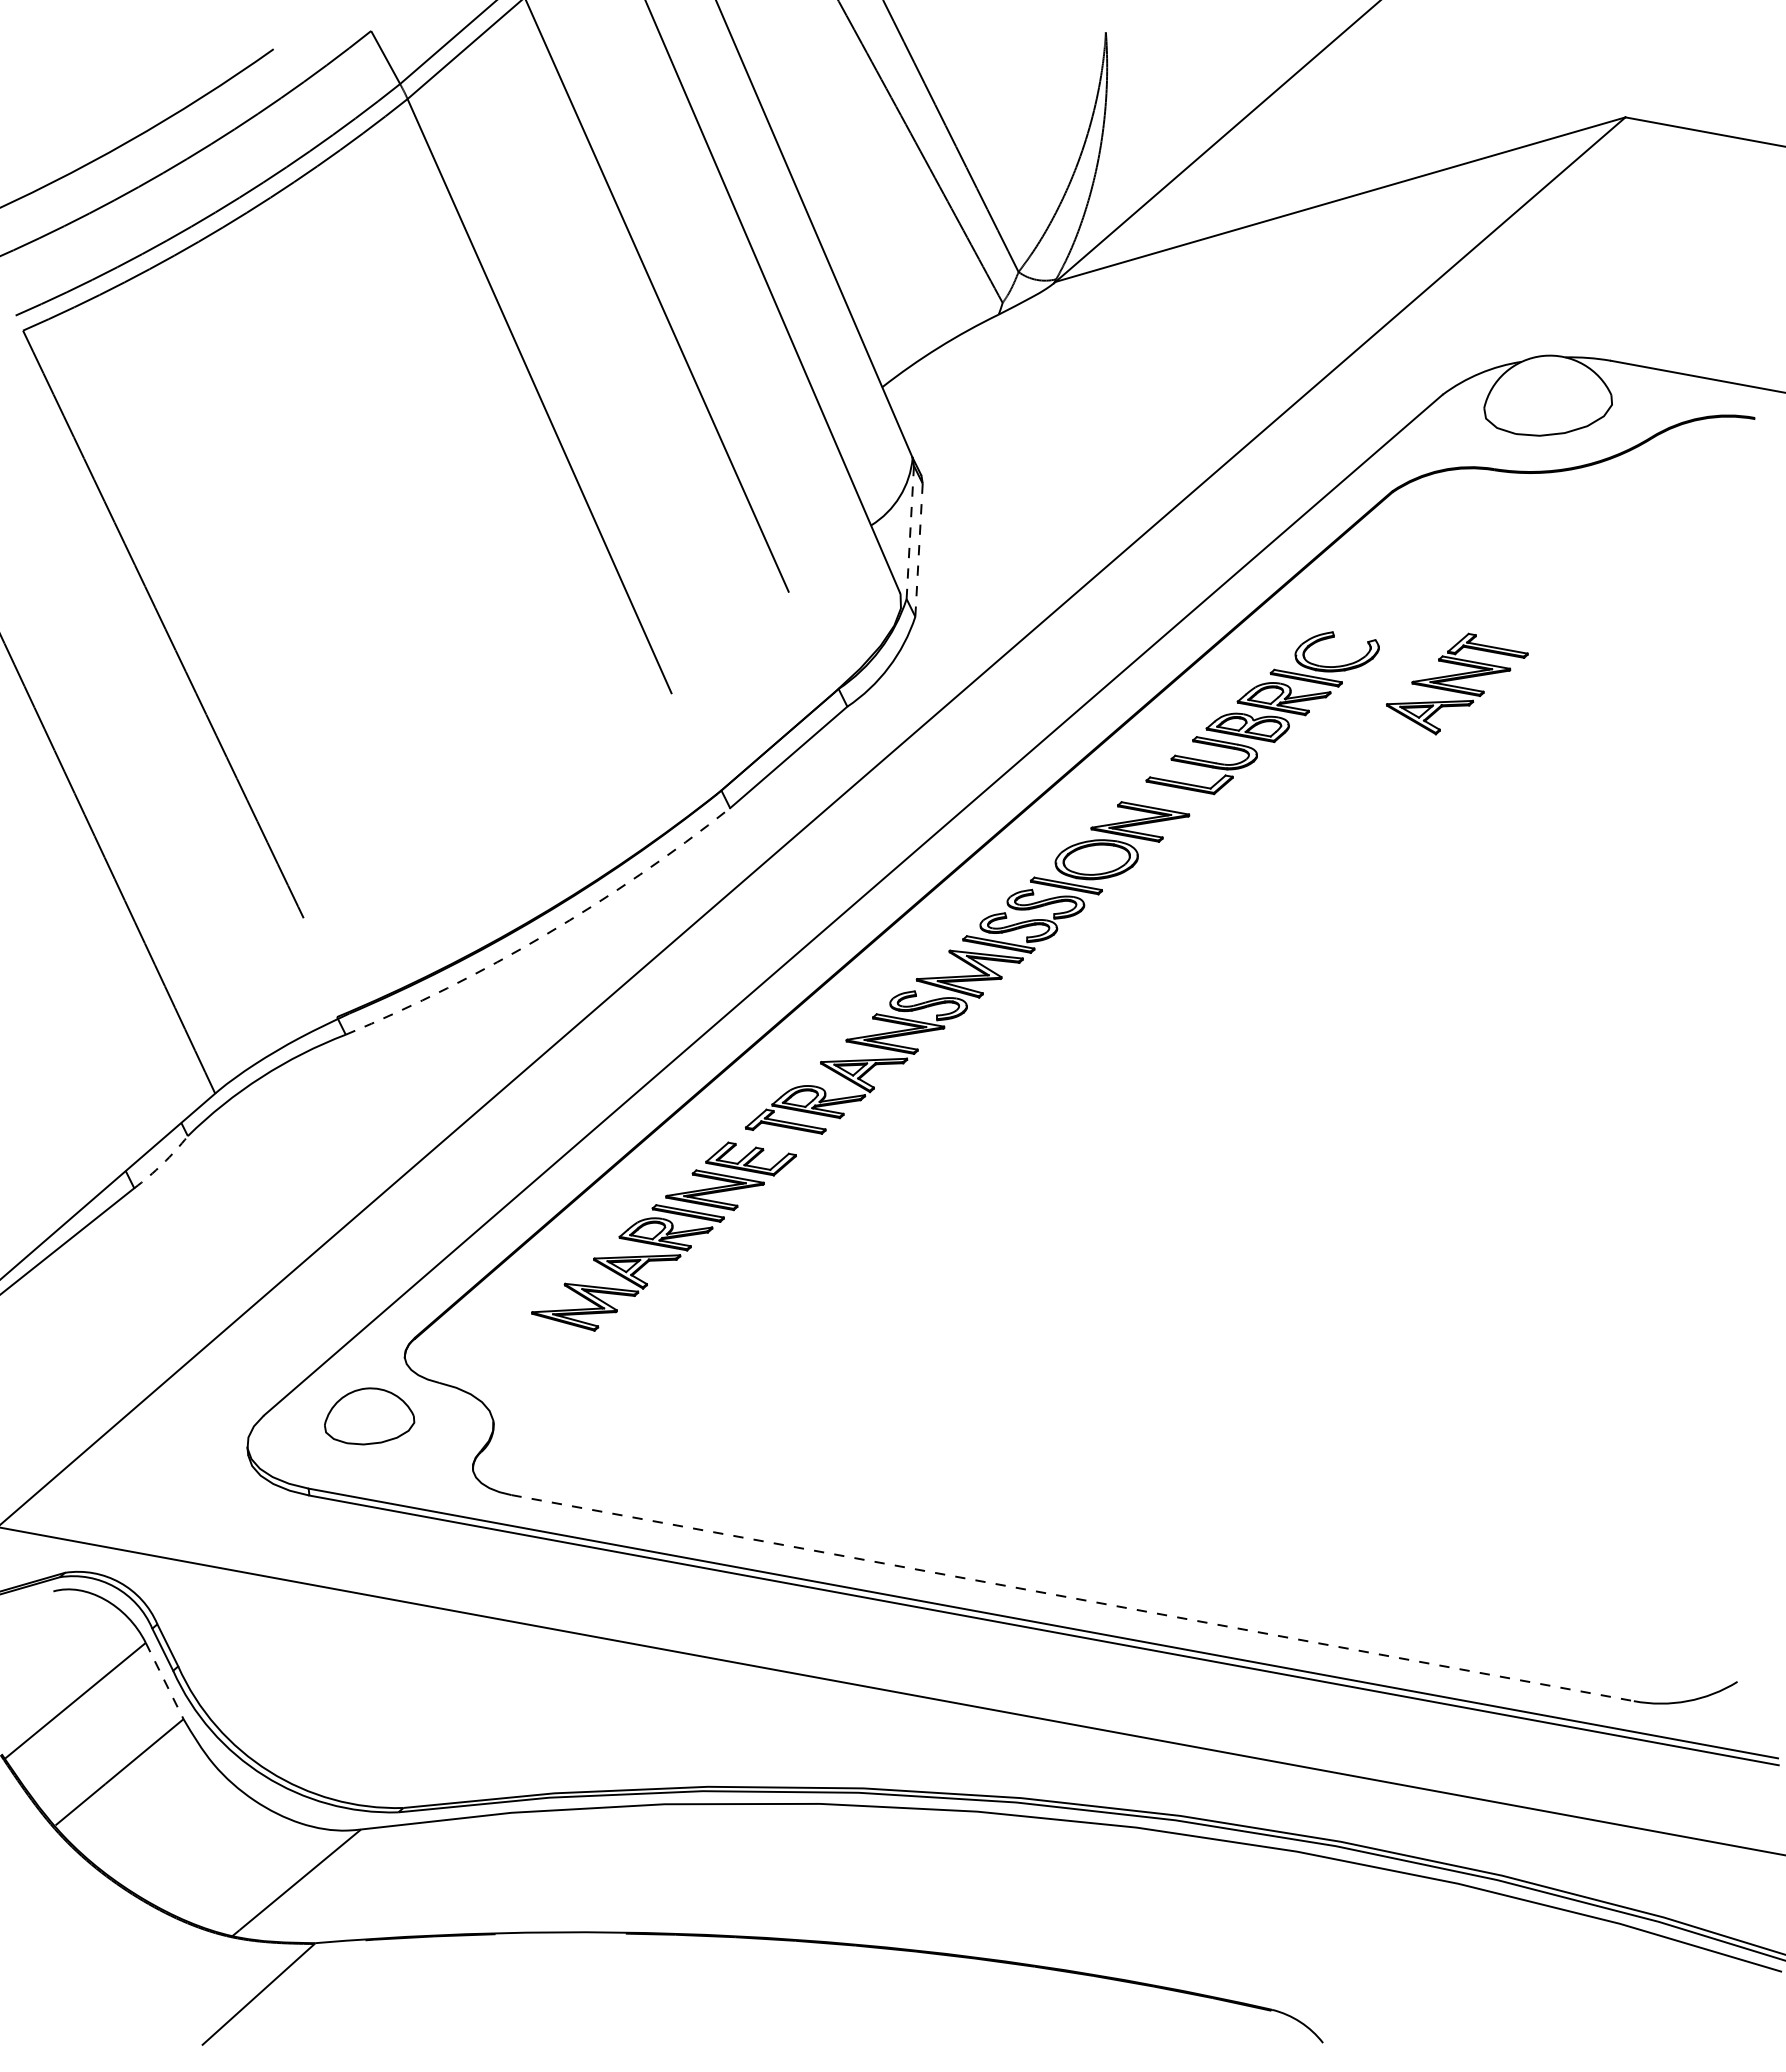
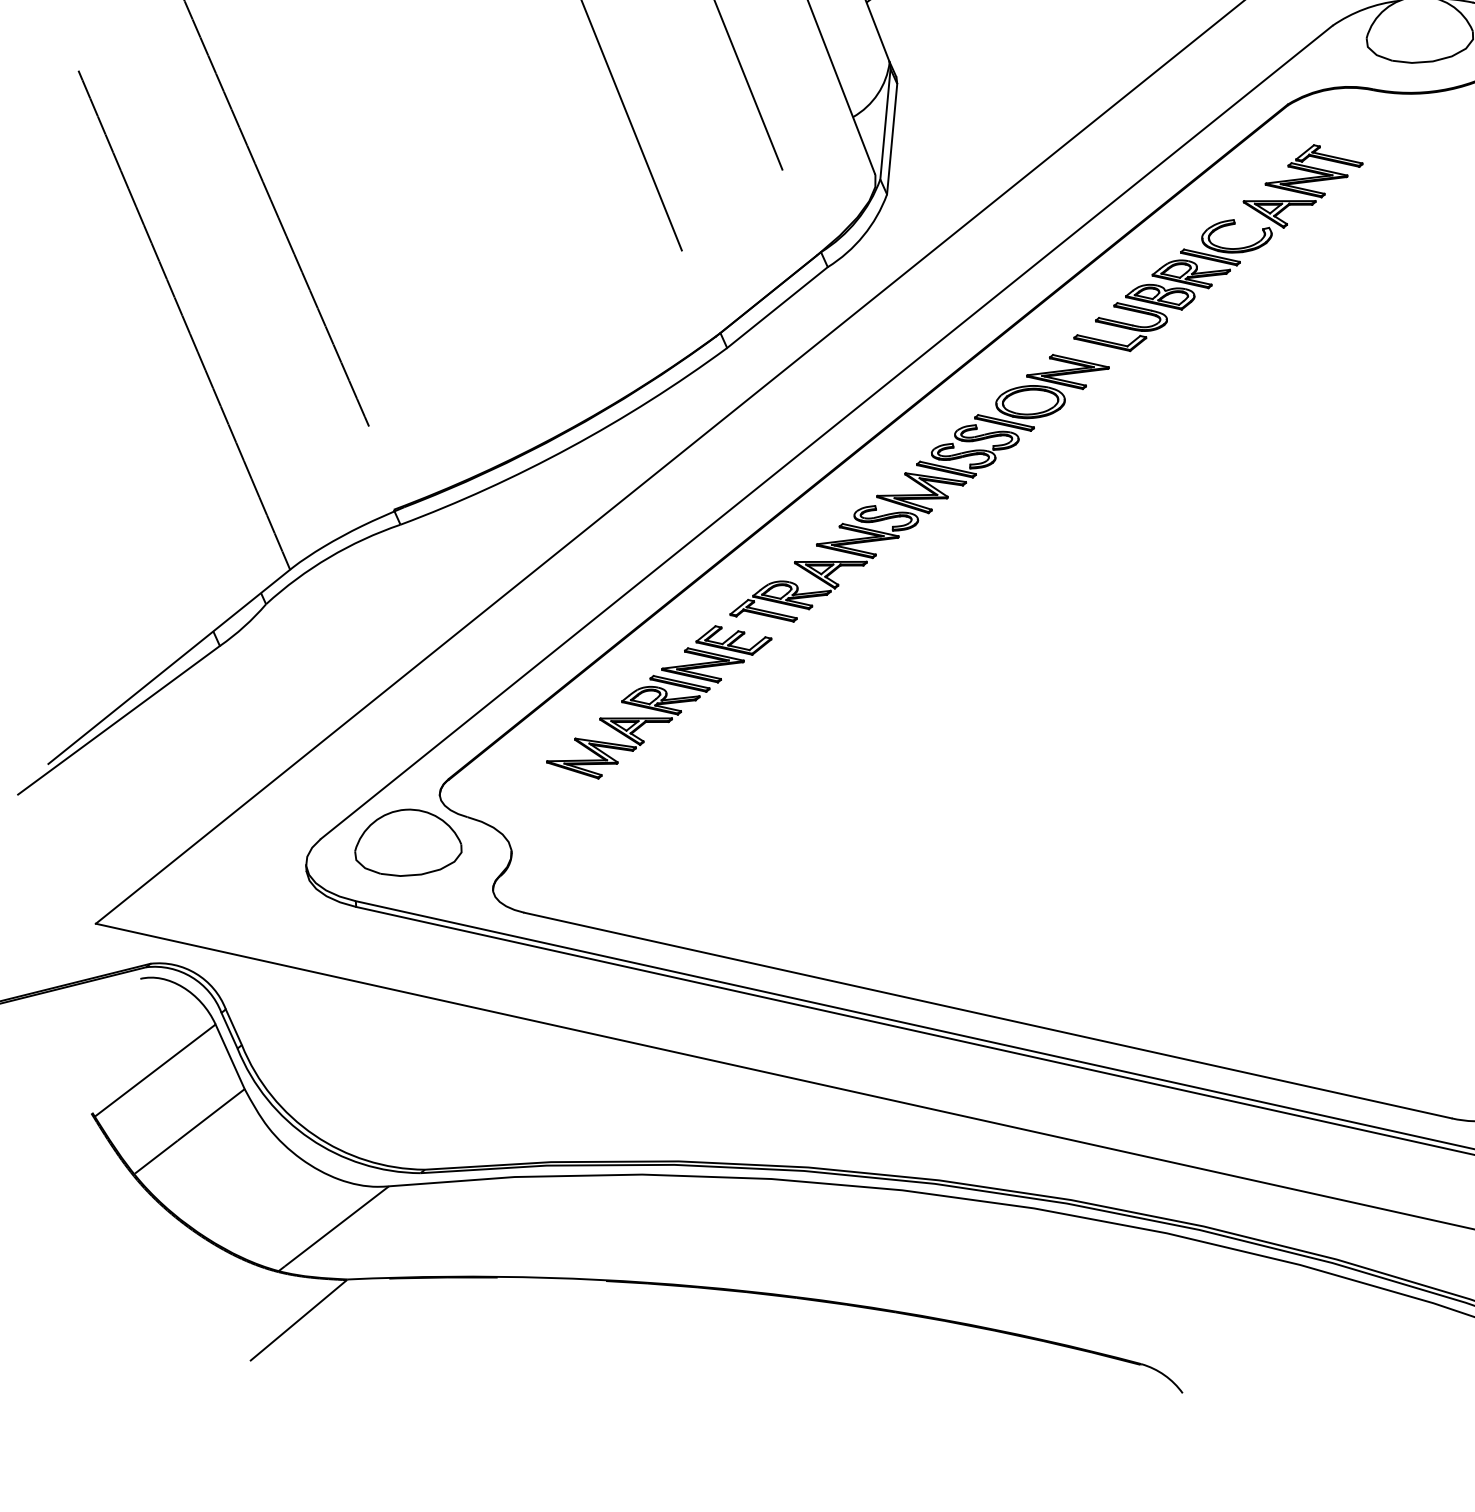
line: (910, 532) -> (885, 124), dashed -> solid
line: (919, 550) -> (892, 139), dashed -> solid
part: (1456, 683) -> (1302, 186), moved
arc: (545, 934) -> (569, 447), dashed -> solid
arc: (162, 1163) -> (244, 626), dashed -> solid
part: (369, 1416) -> (408, 843), size x1.43
line: (1072, 1598) -> (987, 1015), dashed -> solid
line: (164, 1681) -> (230, 1057), dashed -> solid

